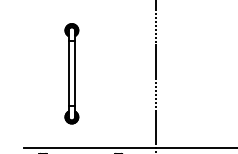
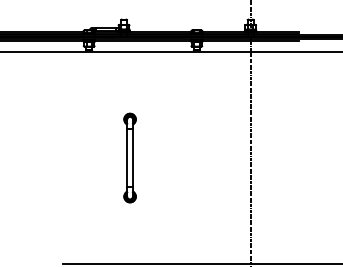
part: (71, 73) -> (129, 157), size x0.62

